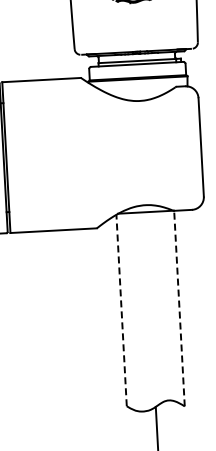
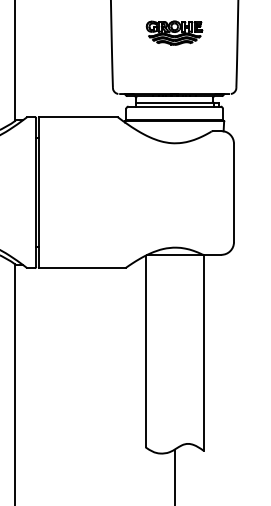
line: (179, 308) -> (203, 352), dashed -> solid
line: (121, 310) -> (145, 351), dashed -> solid

